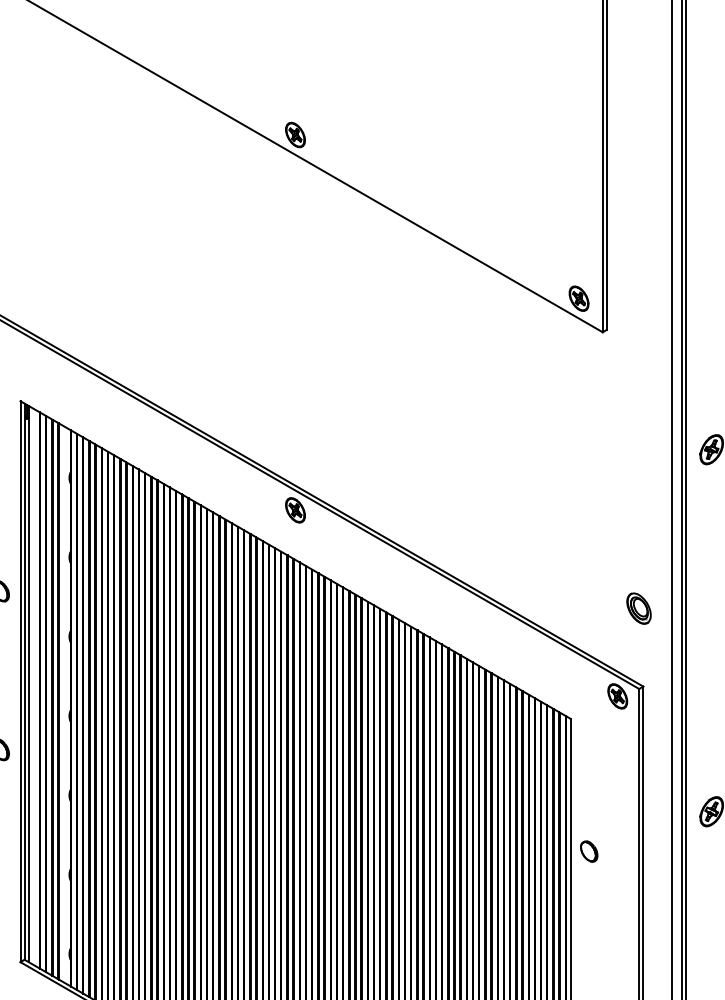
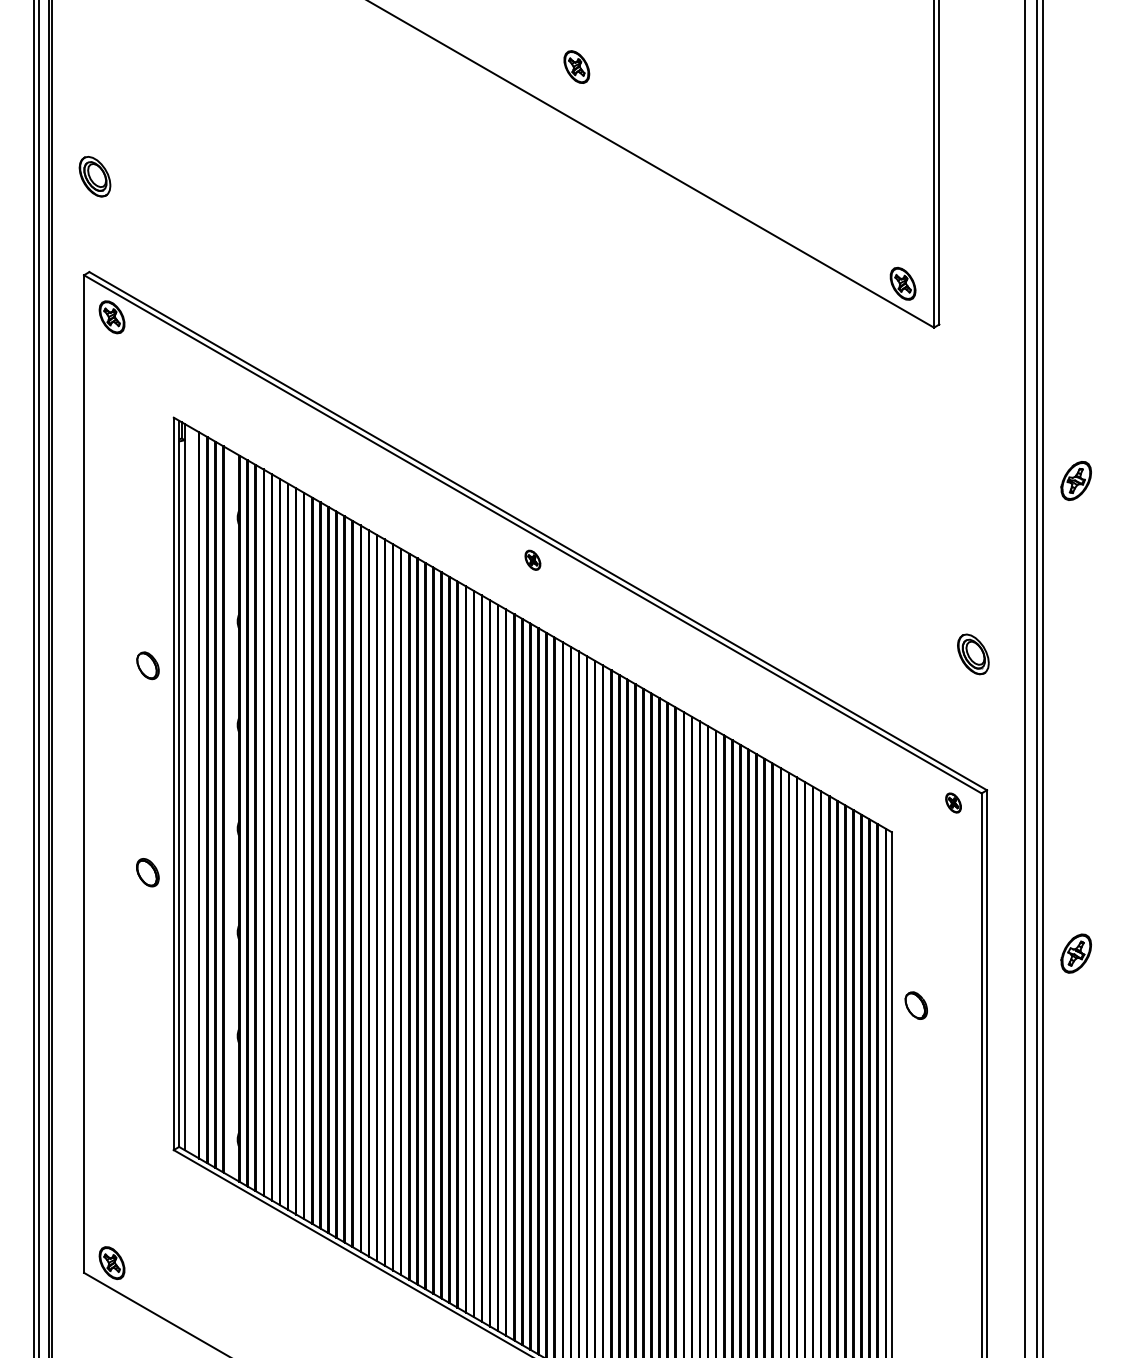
part: (295, 134) -> (576, 66), moved
part: (295, 510) -> (532, 560), size x0.6
part: (639, 608) -> (973, 654), moved
part: (617, 695) -> (953, 802), size x0.6

